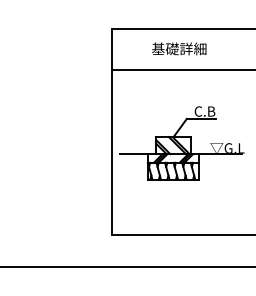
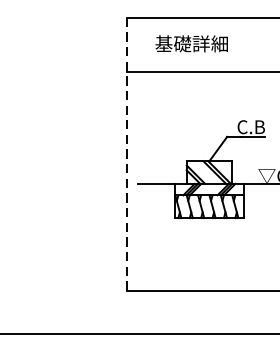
text: (179, 48) -> (192, 43), moved
line: (111, 132) -> (126, 155), solid -> dashed

